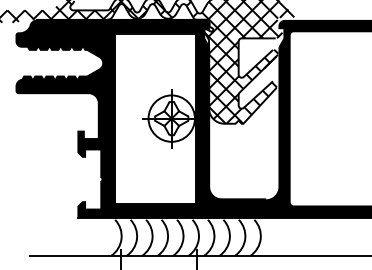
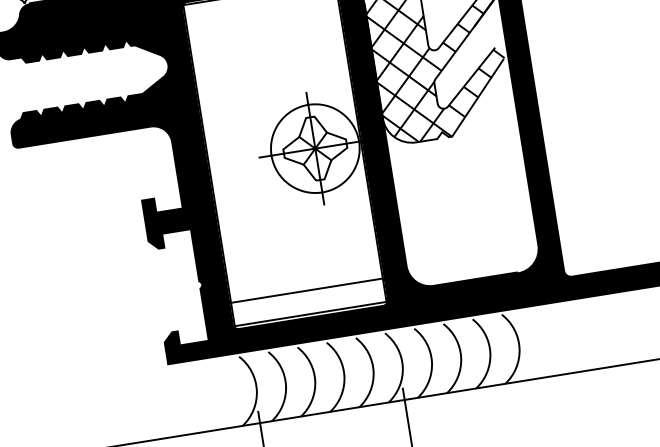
line: (155, 191) -> (306, 291), added

